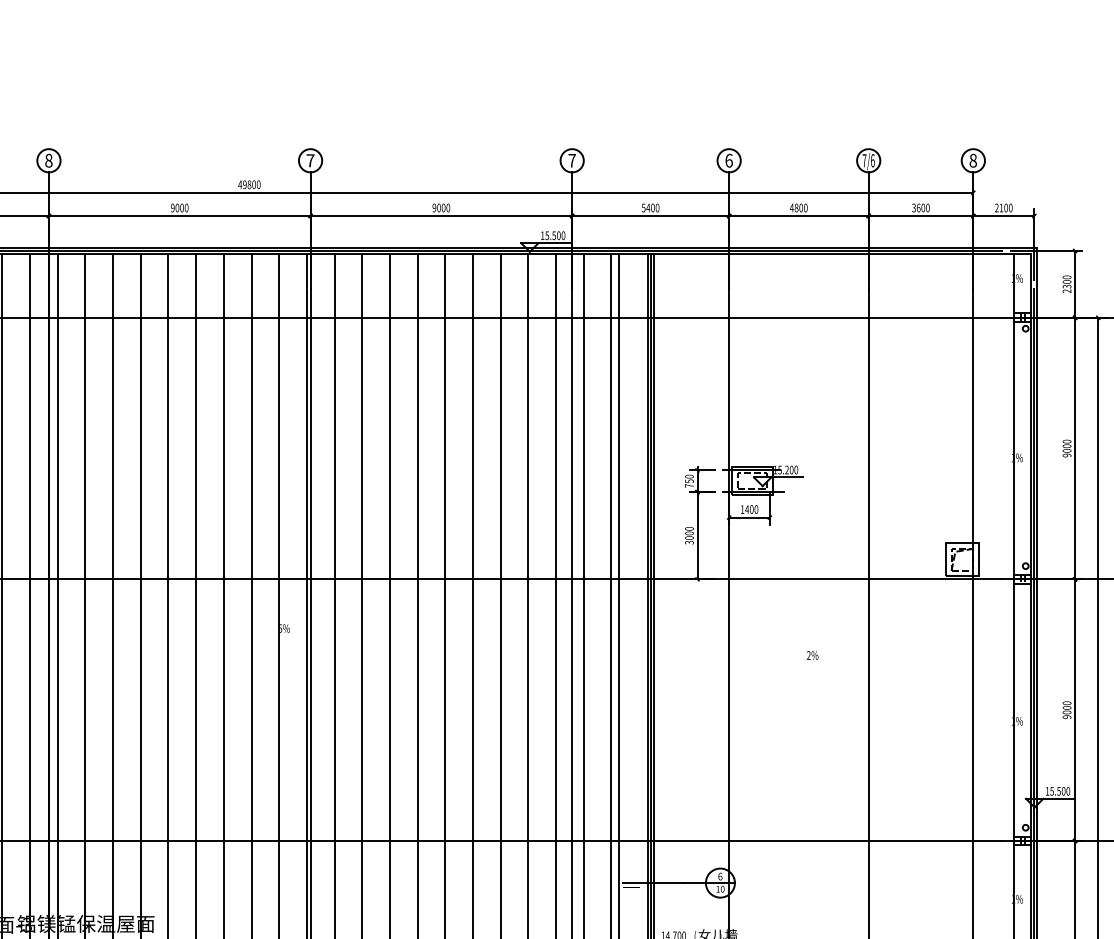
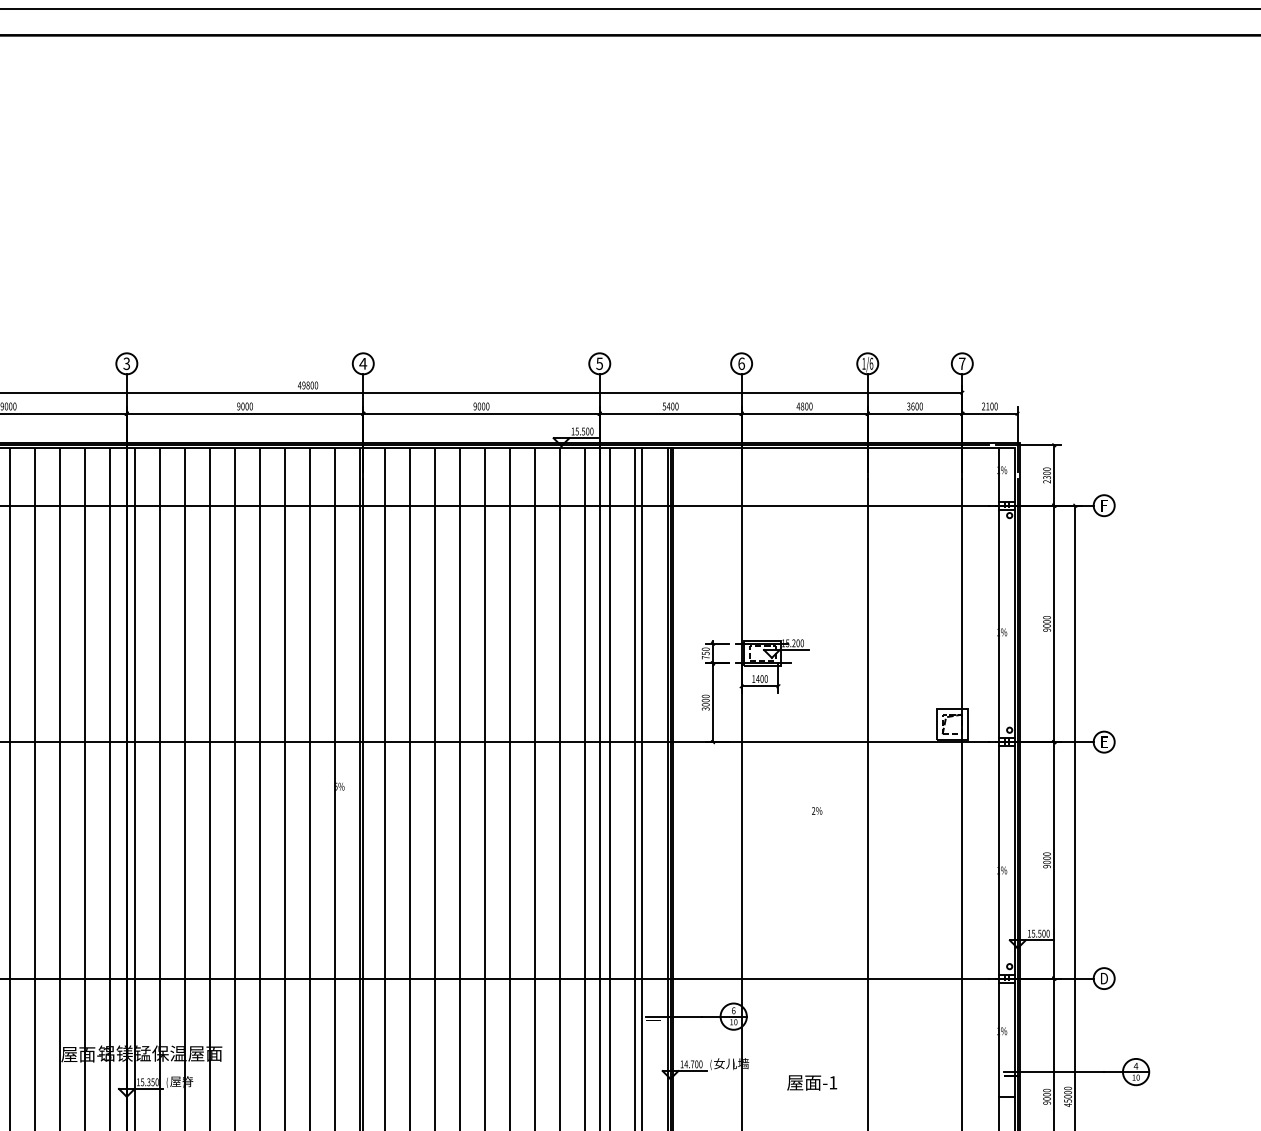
text: (48, 160) -> (126, 363), 8 -> 3
text: (310, 160) -> (363, 363), 7 -> 4
text: (571, 160) -> (599, 363), 7 -> 5
text: (863, 160) -> (863, 363), 7/6 -> 1/6
text: (973, 160) -> (962, 363), 8 -> 7

